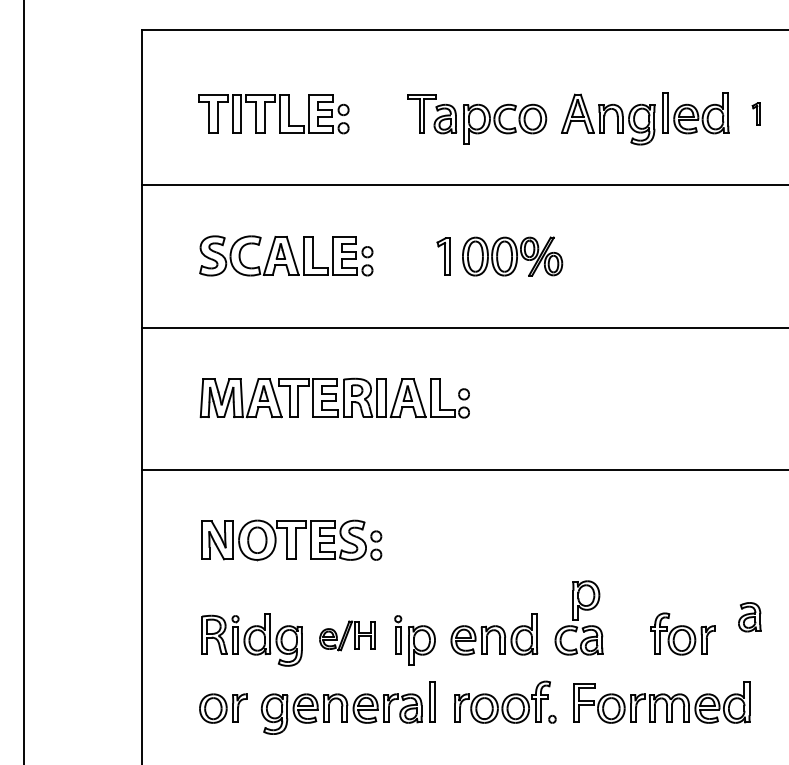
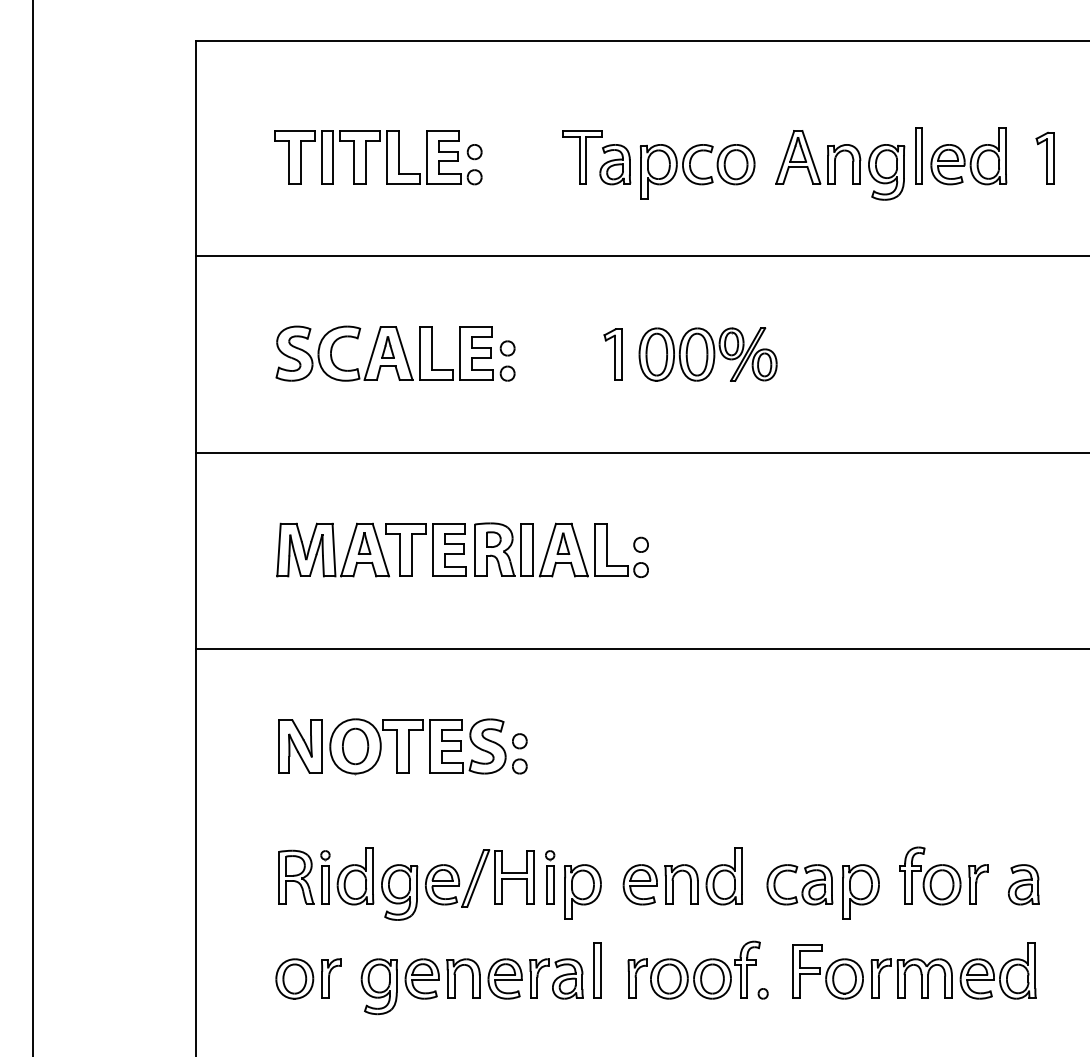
part: (756, 113) -> (1044, 157), size x1.67
part: (585, 600) -> (860, 891), moved
part: (749, 617) -> (1023, 884), moved
part: (347, 635) -> (479, 878), size x1.43

